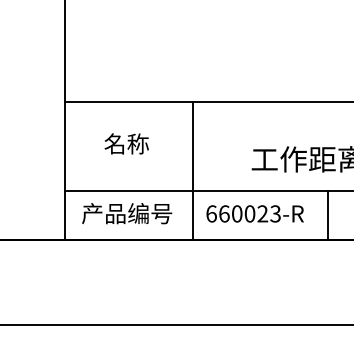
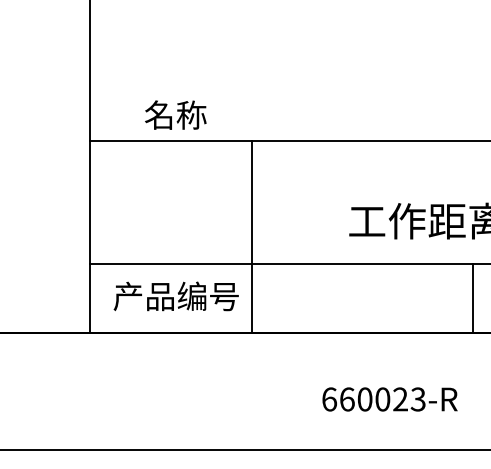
text: (126, 143) -> (175, 114), moved
line: (192, 170) -> (251, 236), moved
text: (254, 213) -> (389, 398), moved
line: (327, 215) -> (472, 299), moved

